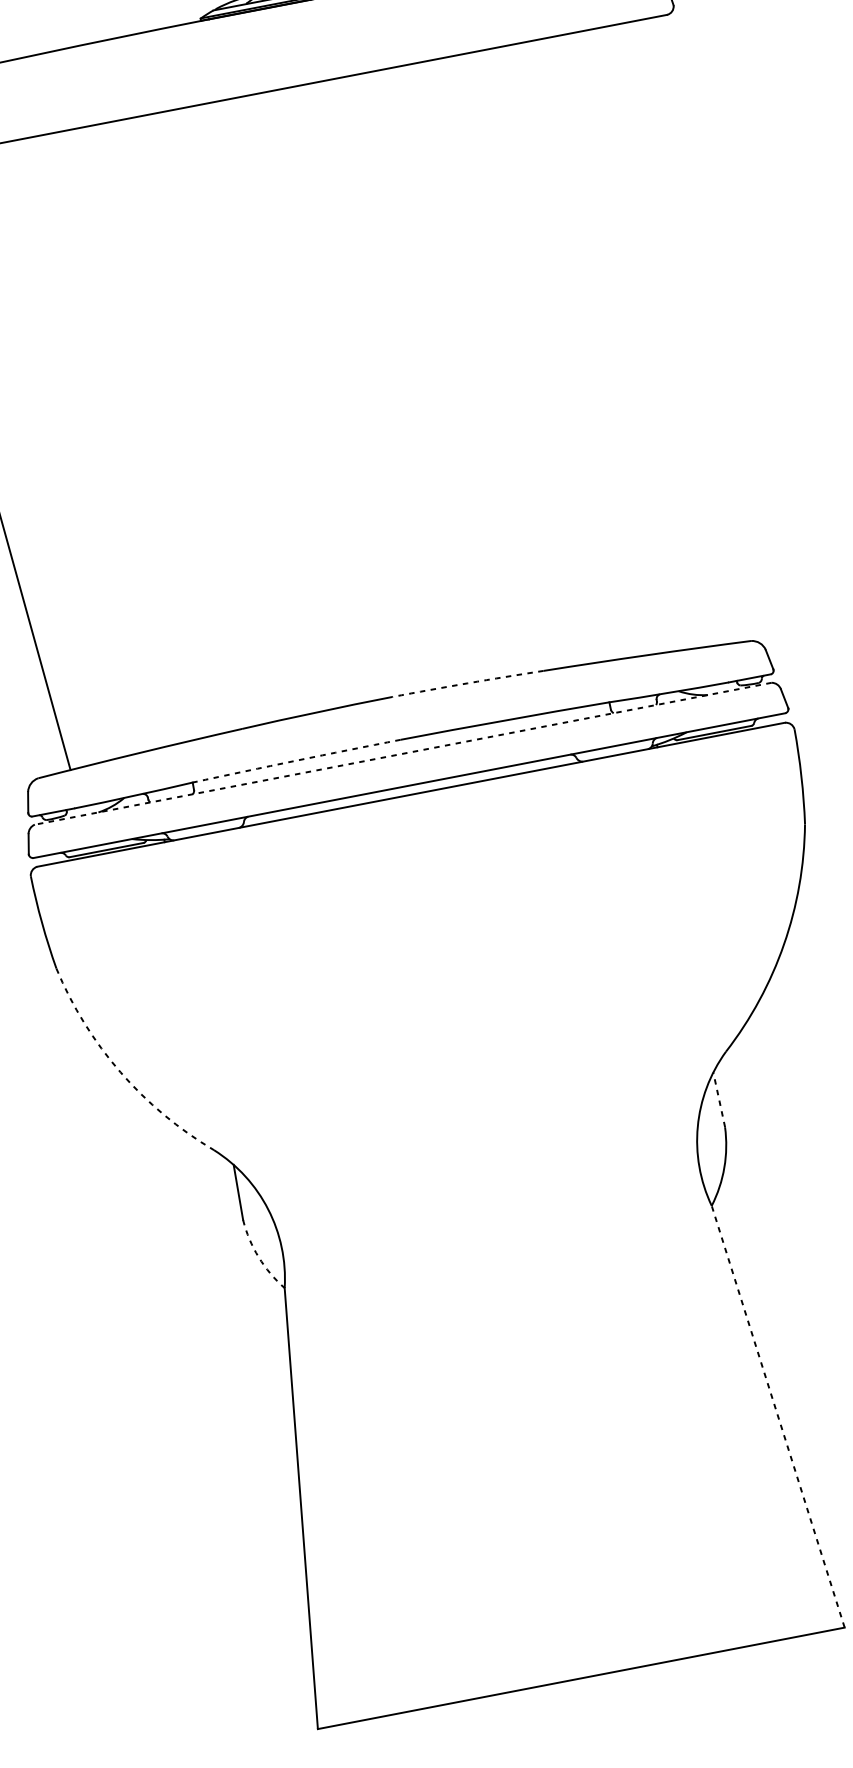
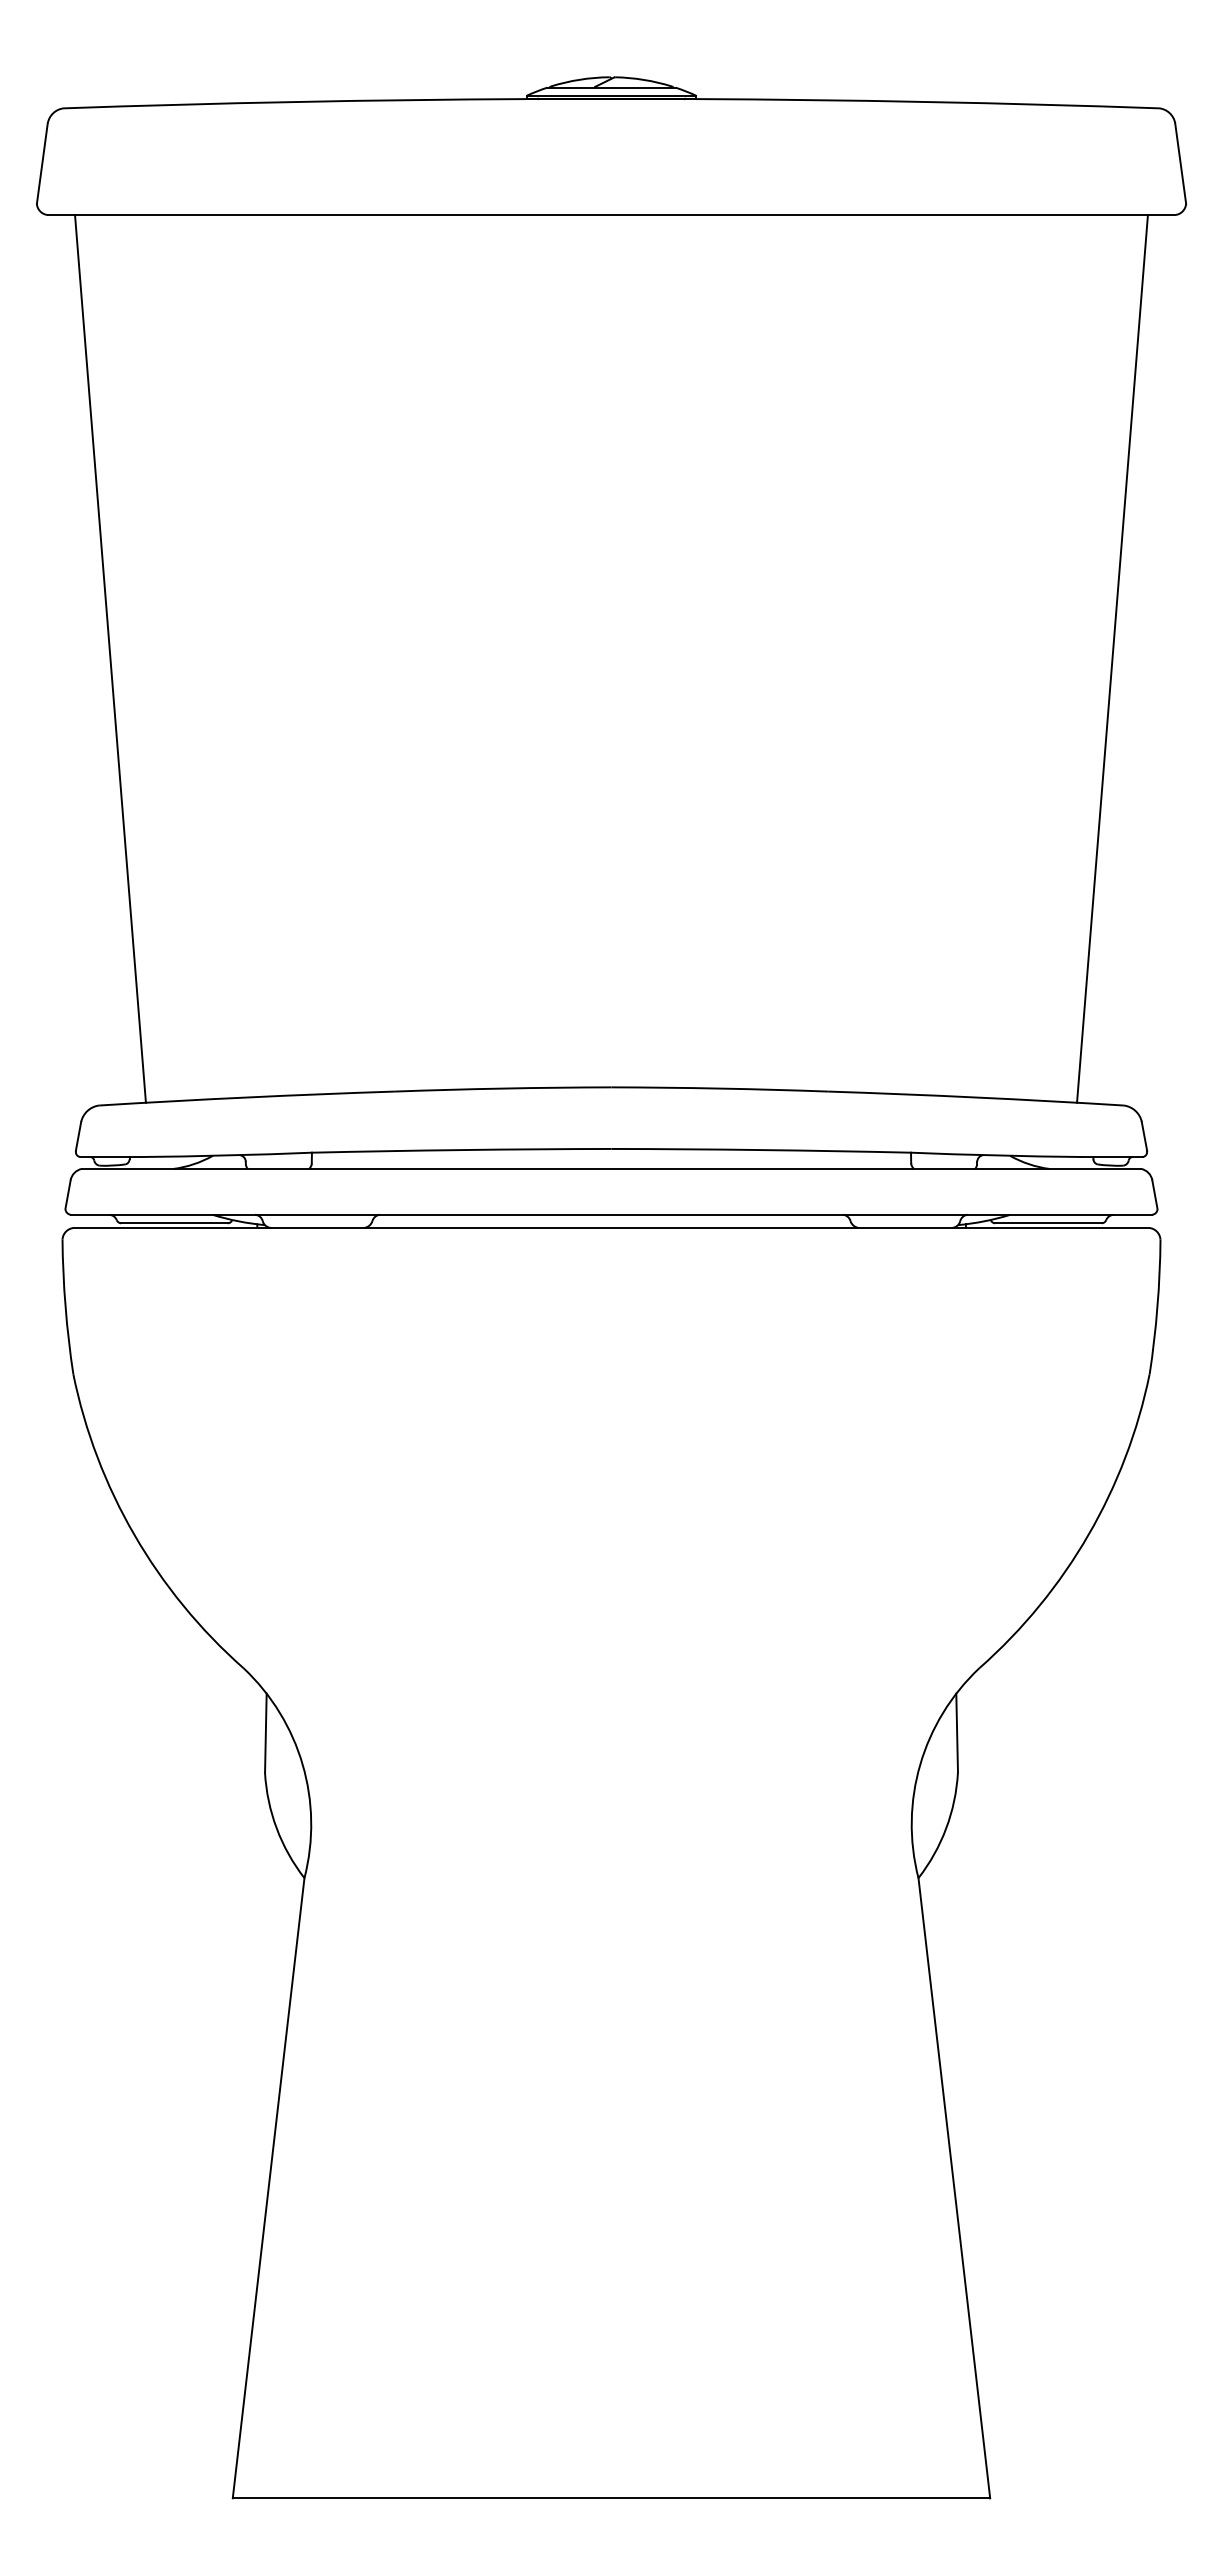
line: (683, 331) -> (1112, 658), added
arc: (467, 683) -> (719, 1088), dashed -> solid
line: (403, 753) -> (611, 1168), dashed -> solid
arc: (296, 761) -> (461, 1150), dashed -> solid
arc: (120, 1072) -> (134, 1535), dashed -> solid
line: (719, 1100) -> (957, 1733), dashed -> solid
arc: (258, 1257) -> (276, 1828), dashed -> solid
line: (778, 1416) -> (954, 2187), dashed -> solid

